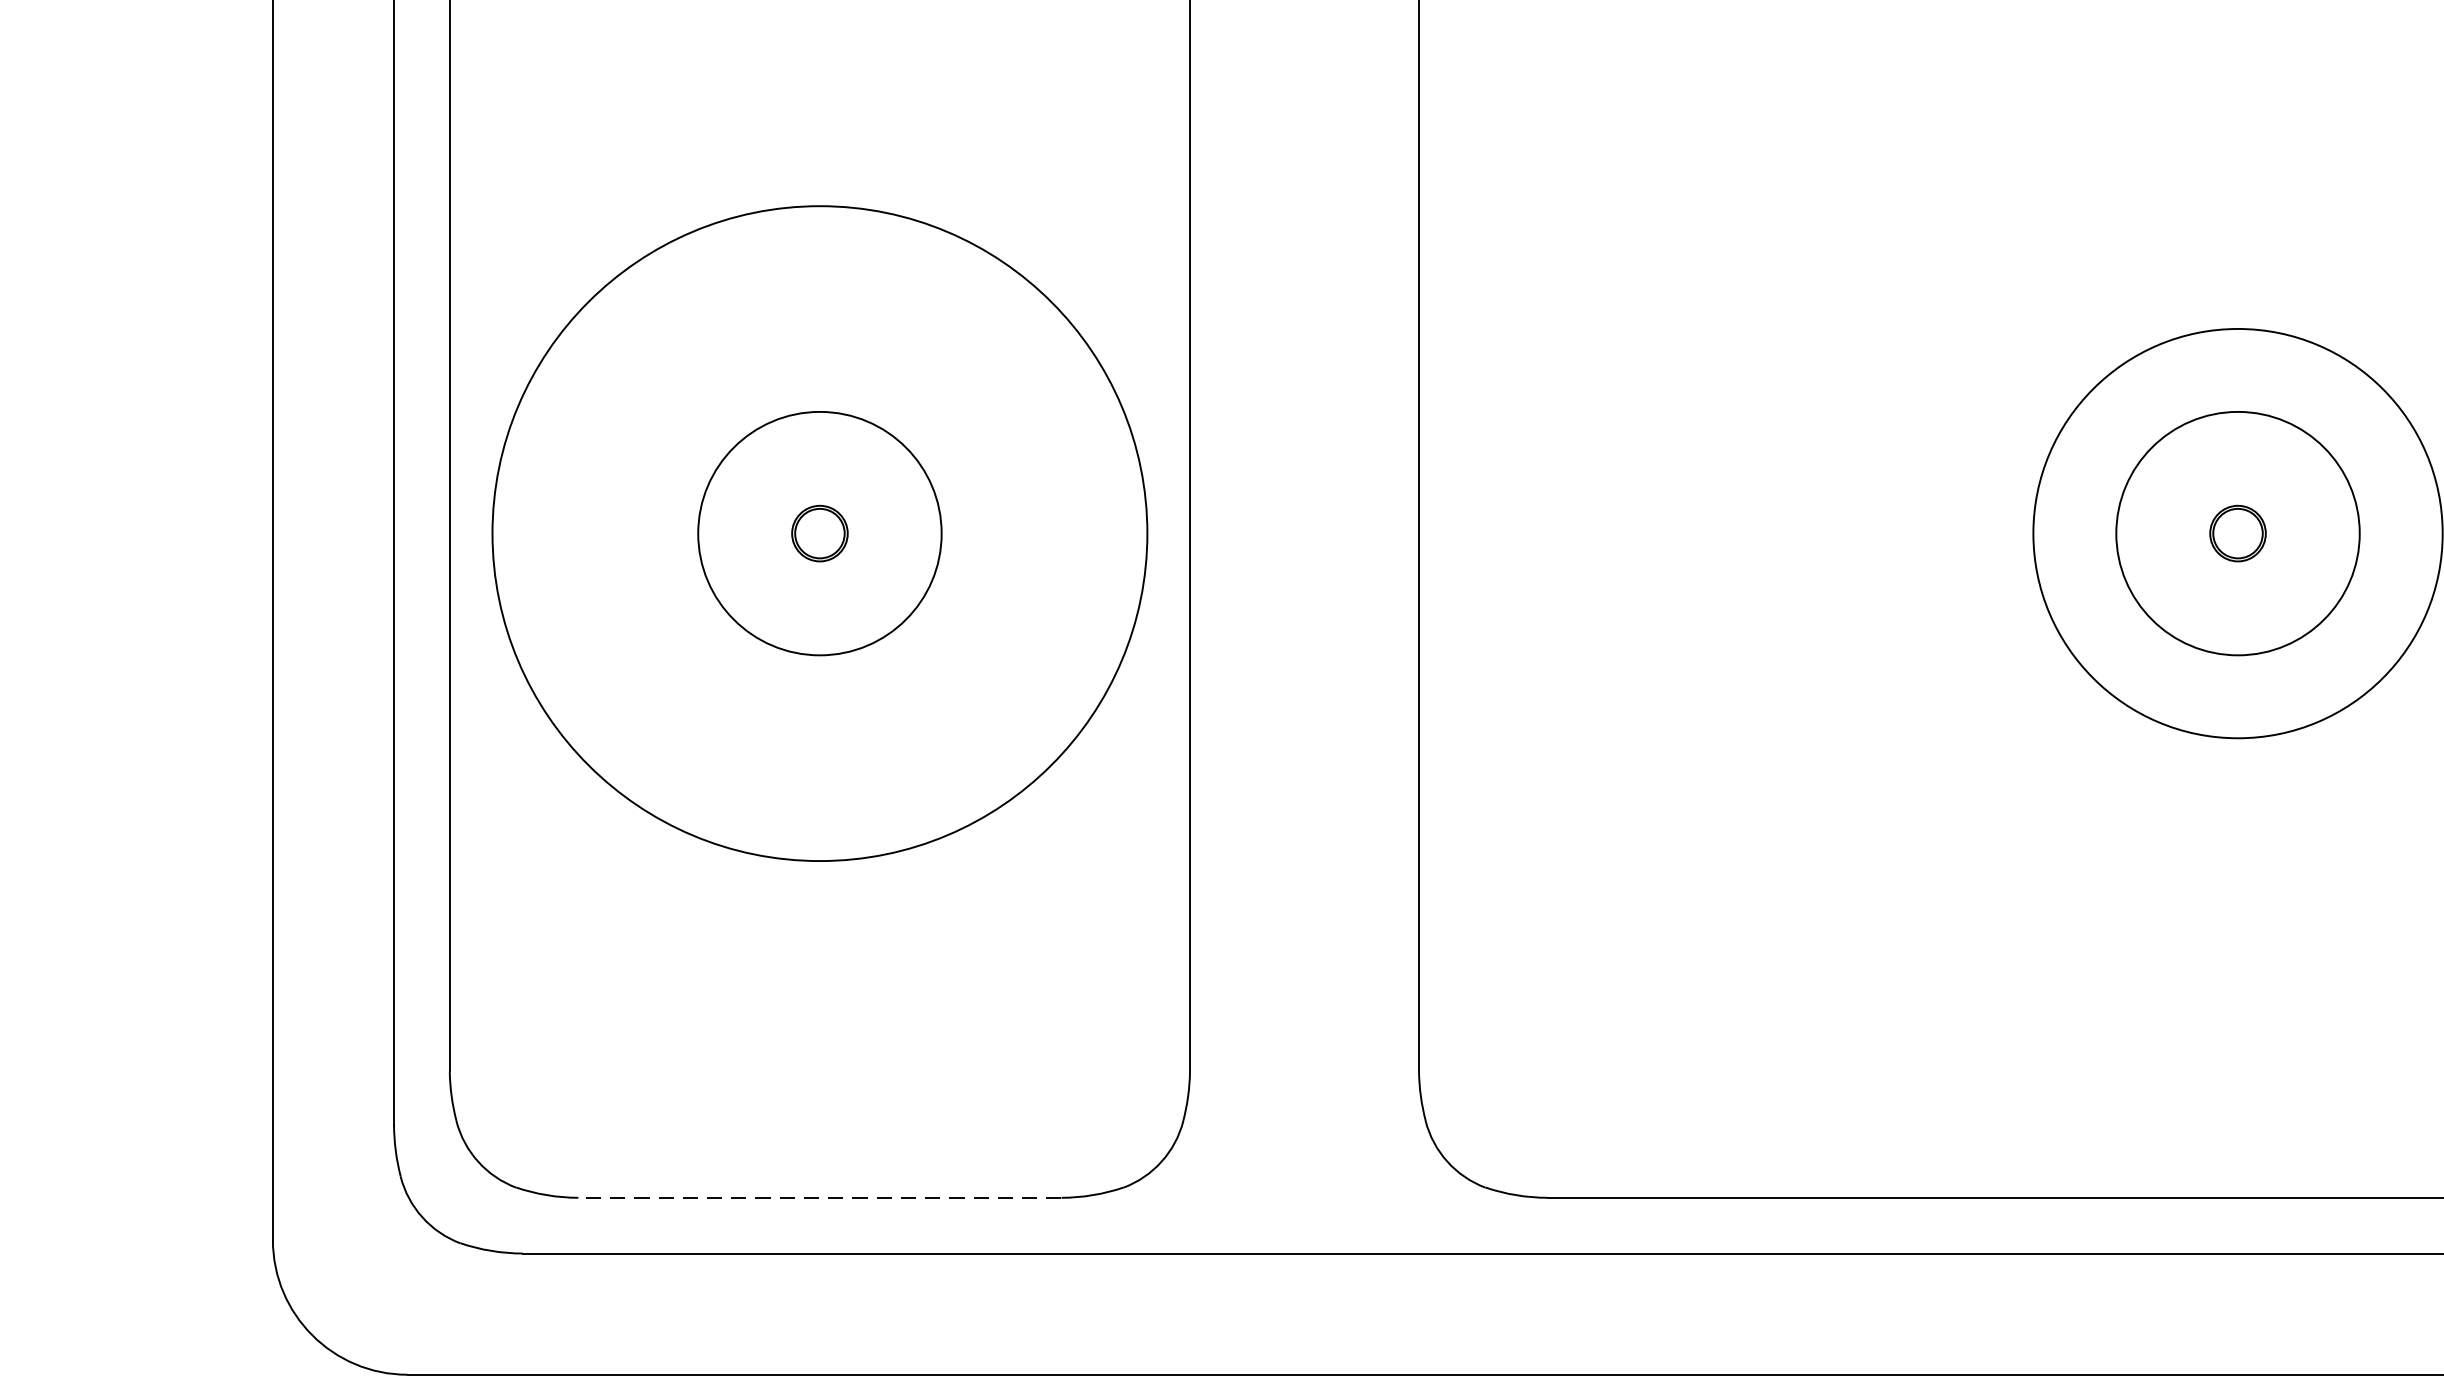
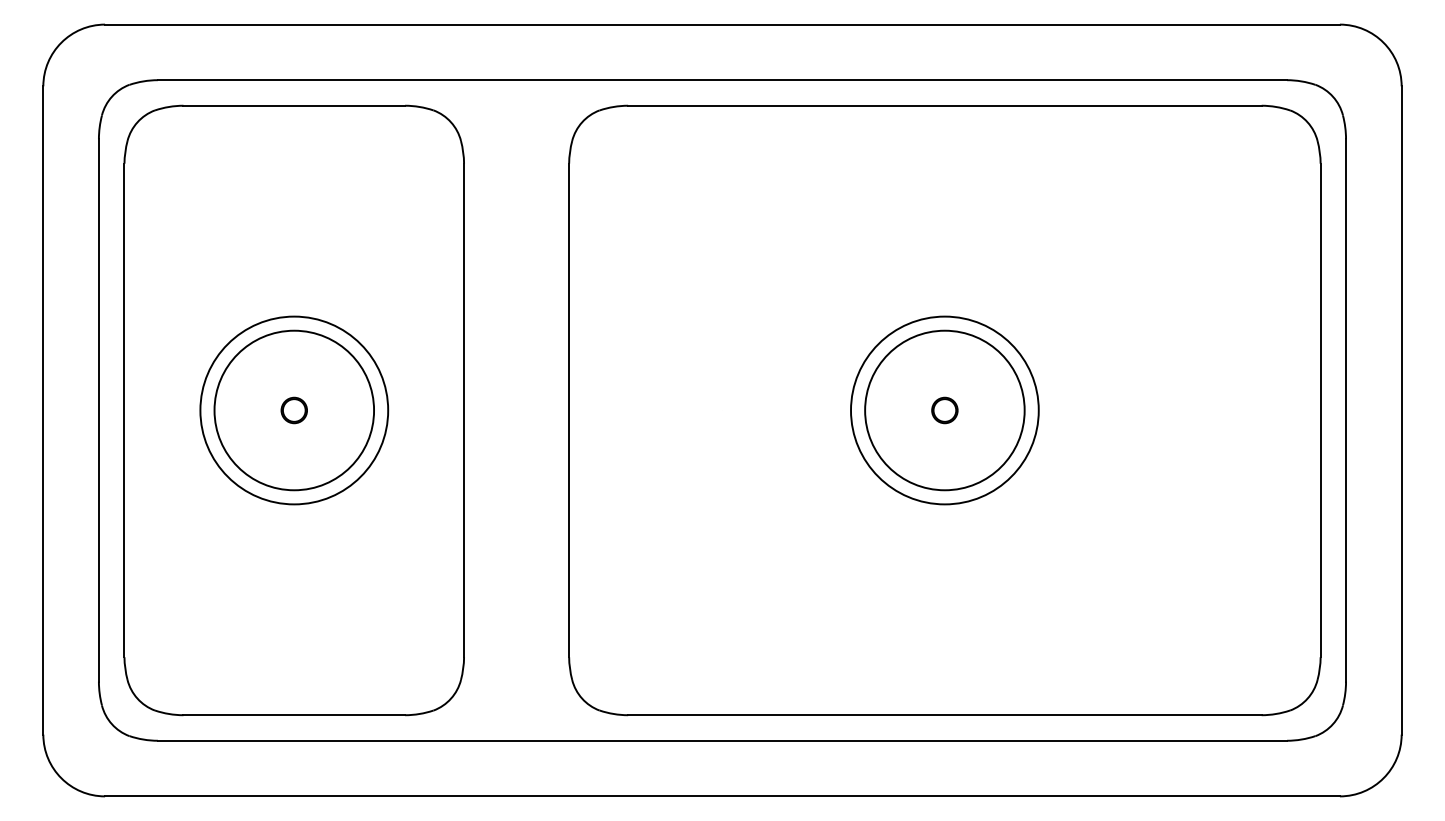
circle: (820, 533) -> (294, 410), size x0.62
circle: (820, 533) -> (294, 410), size x1.43
circle: (2237, 533) -> (944, 410), size x1.43
line: (820, 1198) -> (294, 715), dashed -> solid

